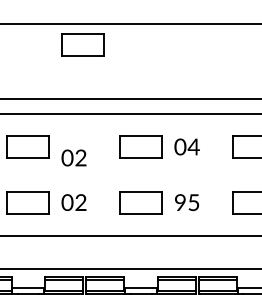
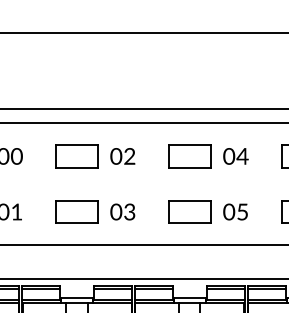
part: (82, 45) -> (131, 54), removed
text: (73, 158) -> (122, 156), moved
text: (180, 203) -> (229, 212), 95 -> 05
text: (80, 205) -> (129, 214), 02 -> 03

